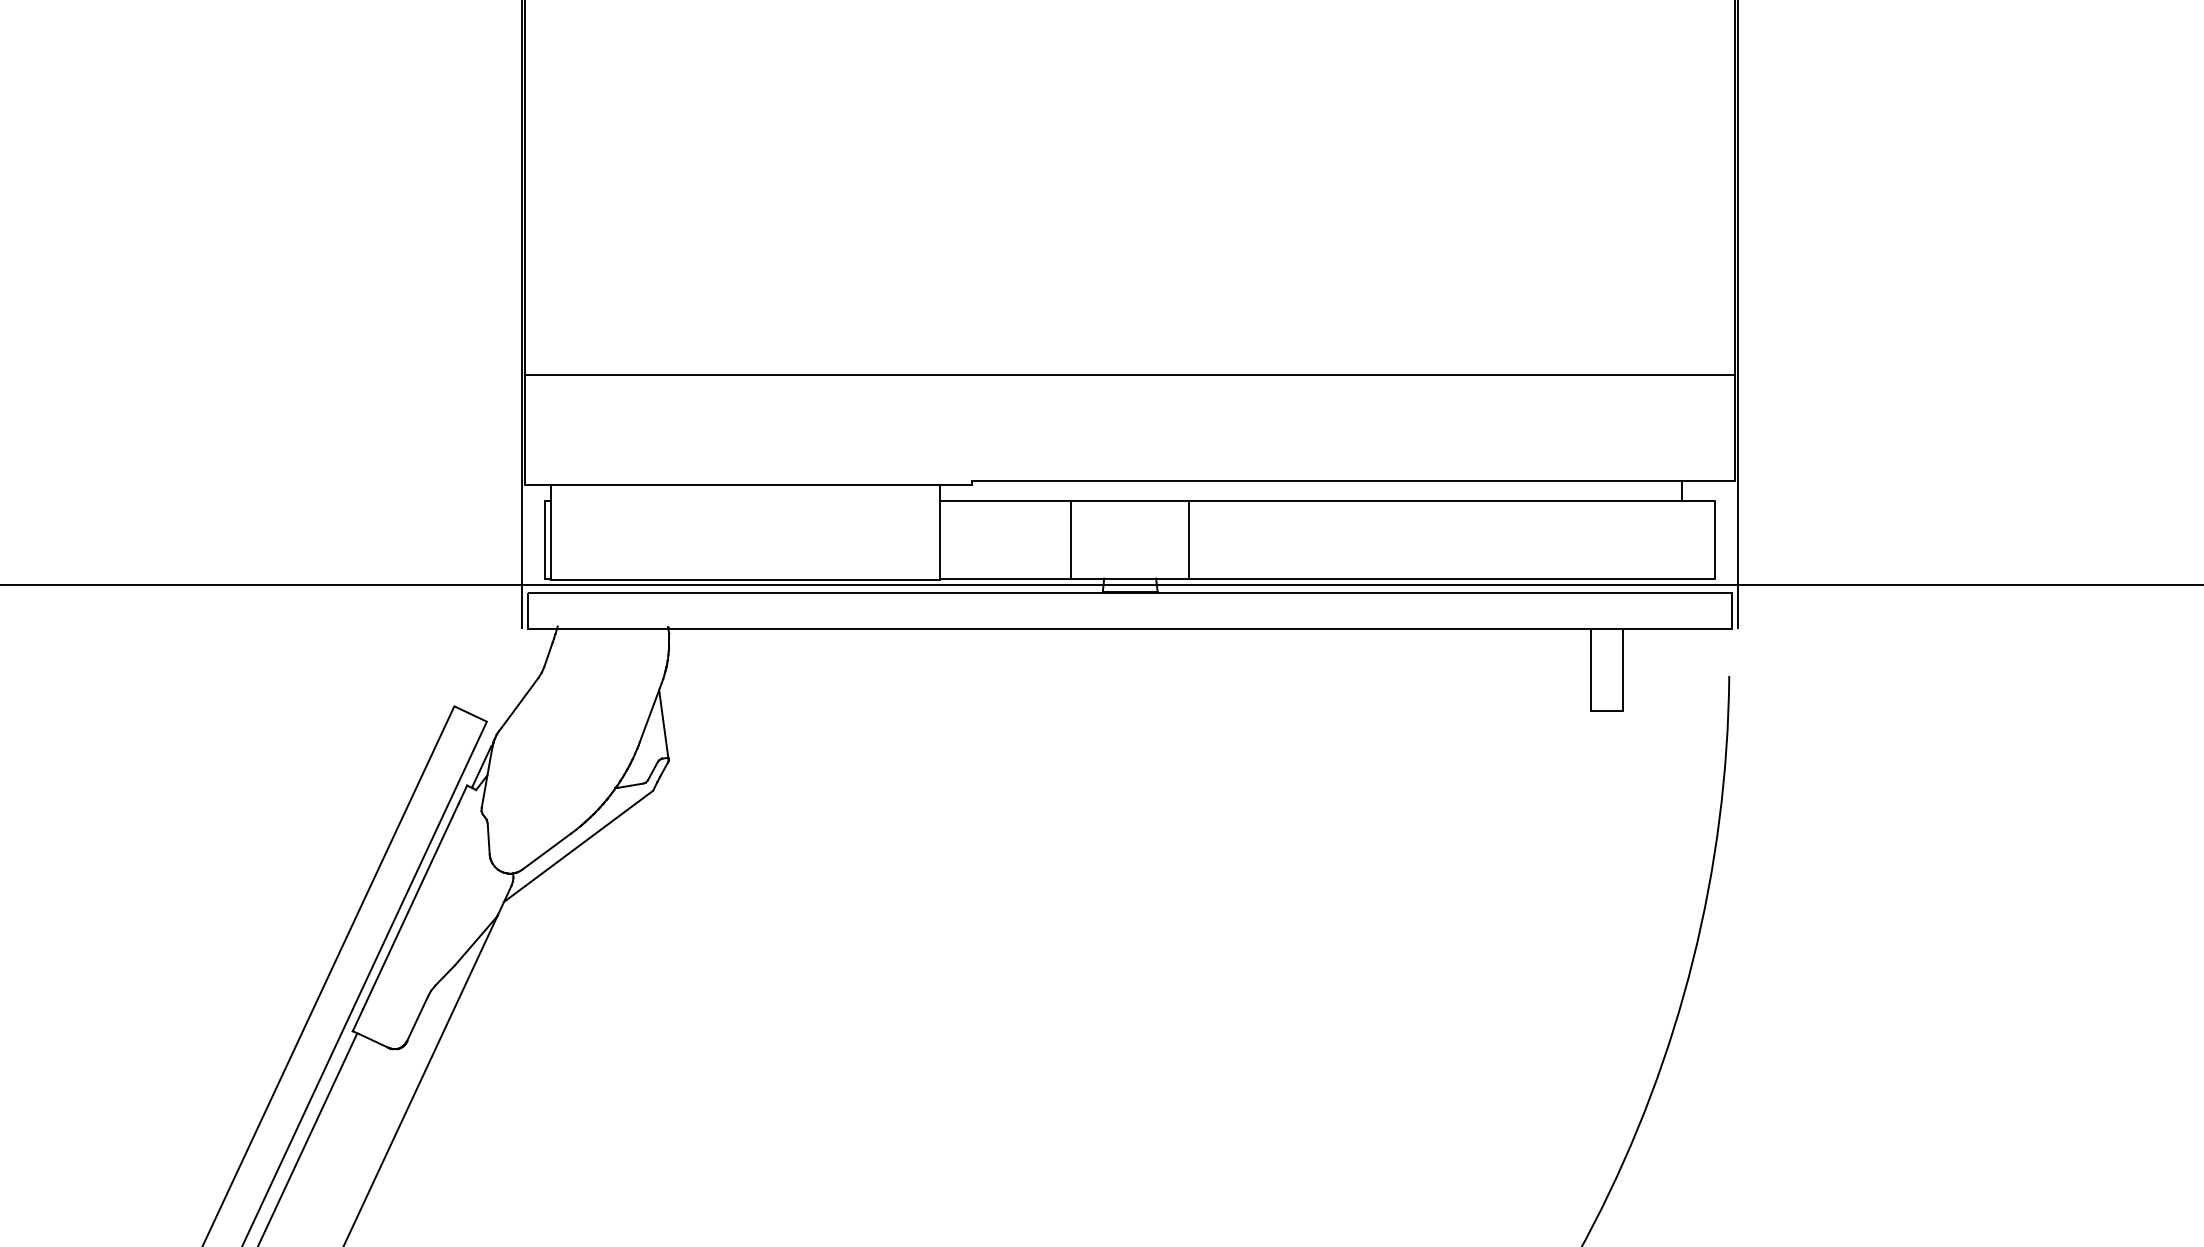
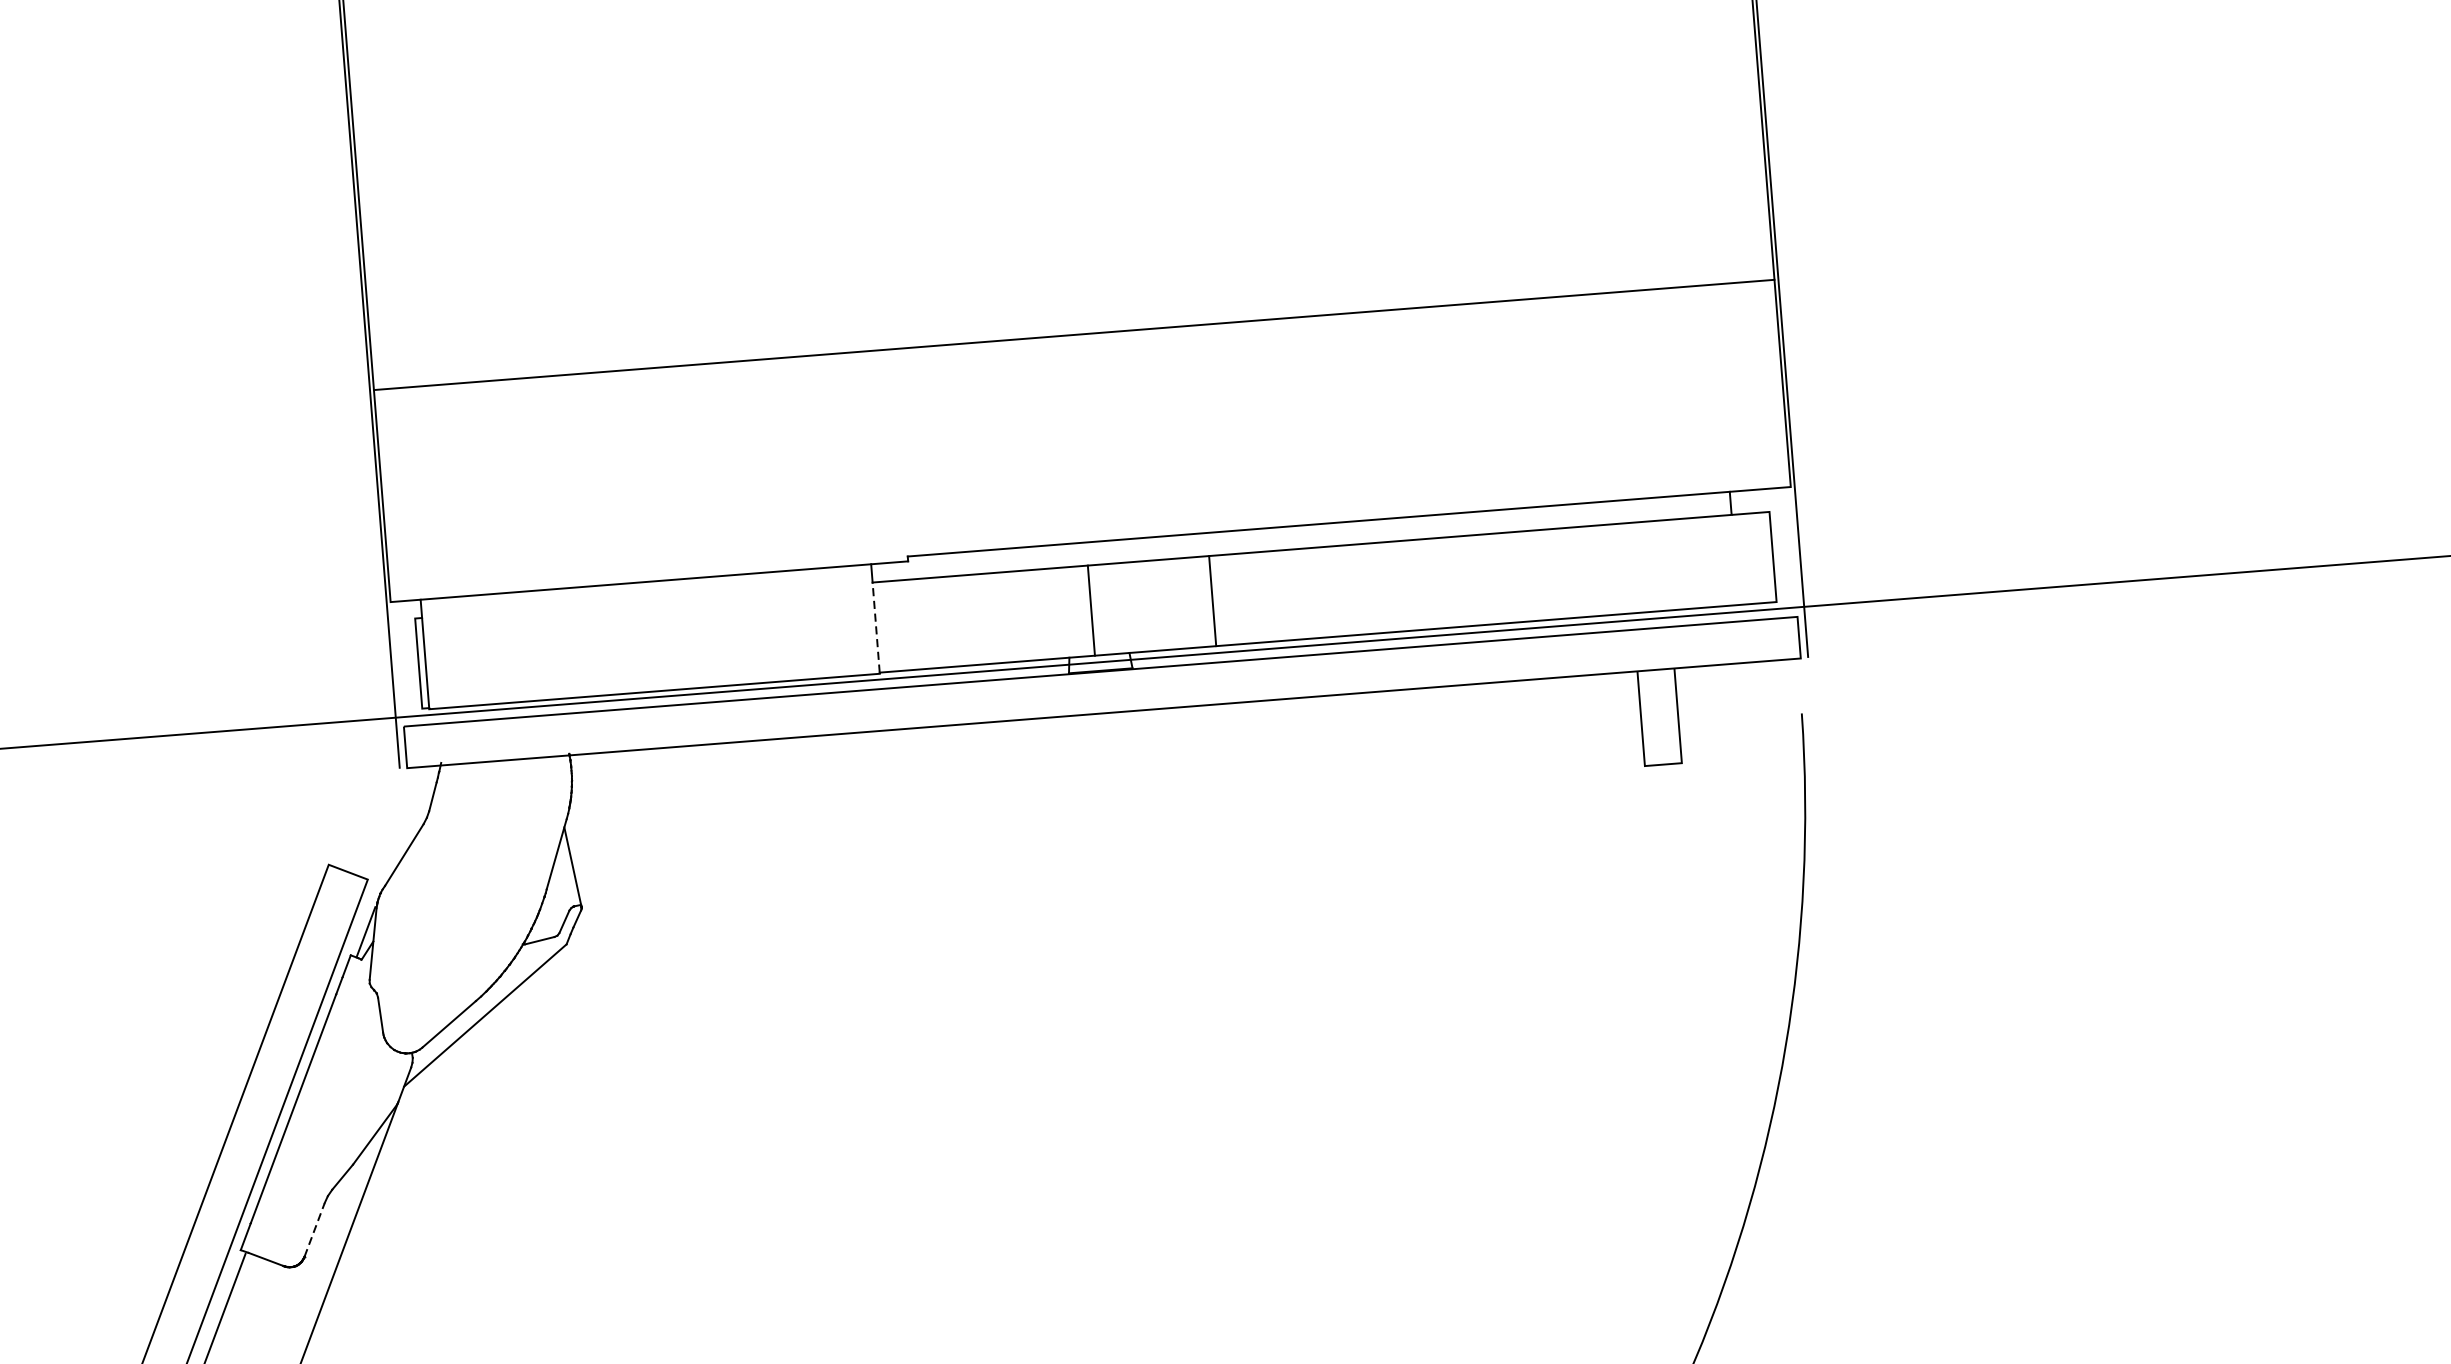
line: (1130, 374) -> (1074, 334), moved
line: (940, 539) -> (876, 627), solid -> dashed
line: (1071, 539) -> (1091, 610), moved
line: (1189, 539) -> (1213, 600), moved
line: (417, 1018) -> (314, 1229), solid -> dashed

